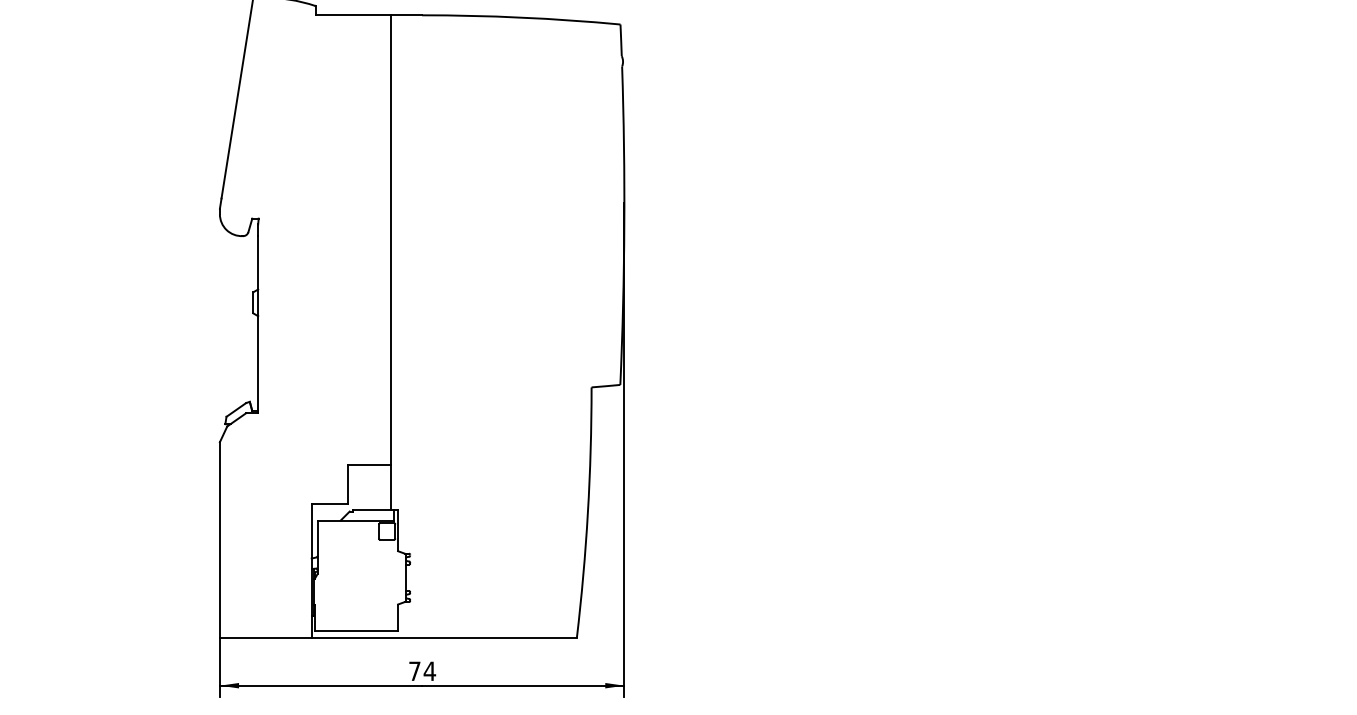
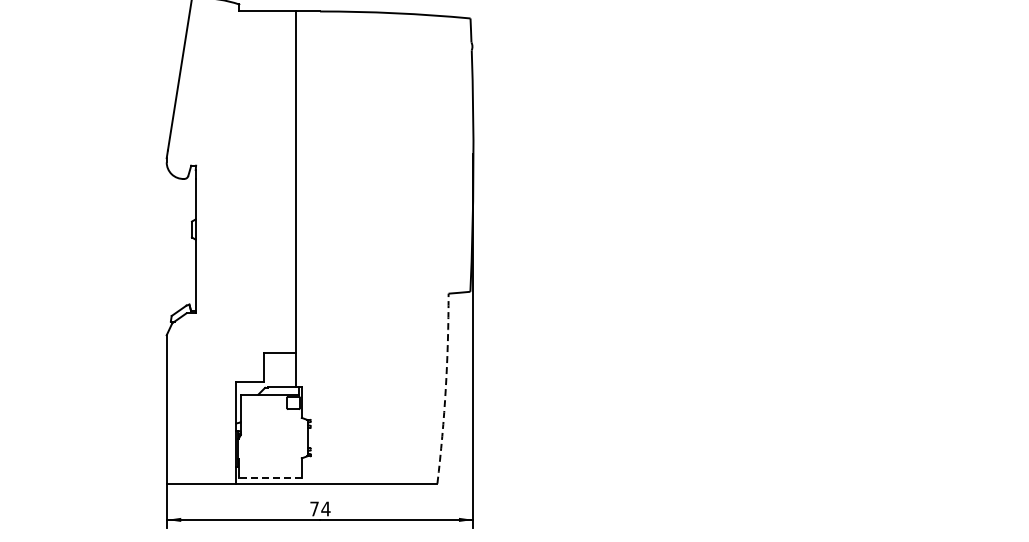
arc: (587, 512) -> (445, 388), solid -> dashed
line: (356, 631) -> (270, 478), solid -> dashed

